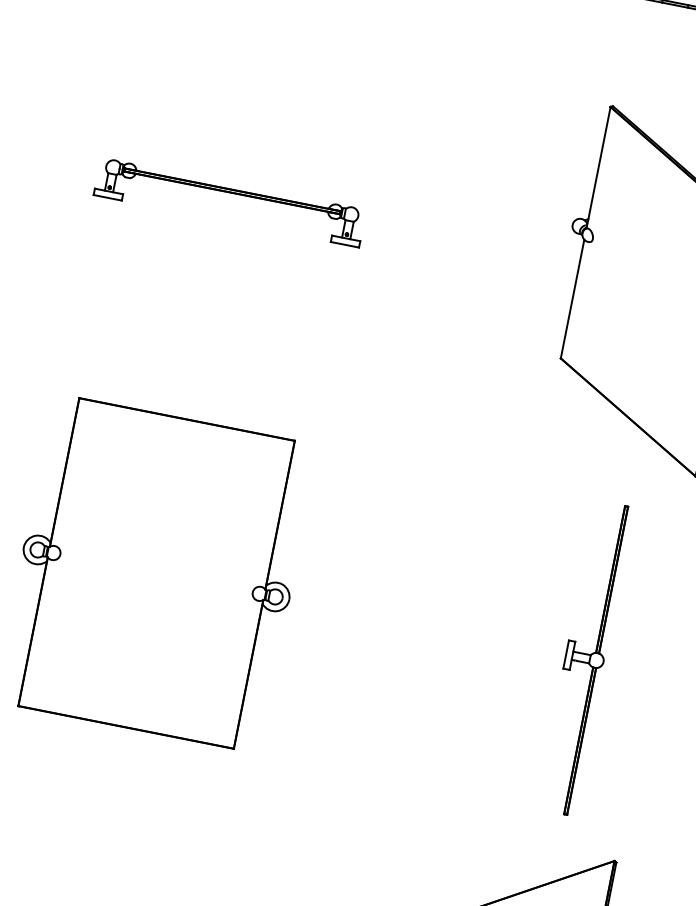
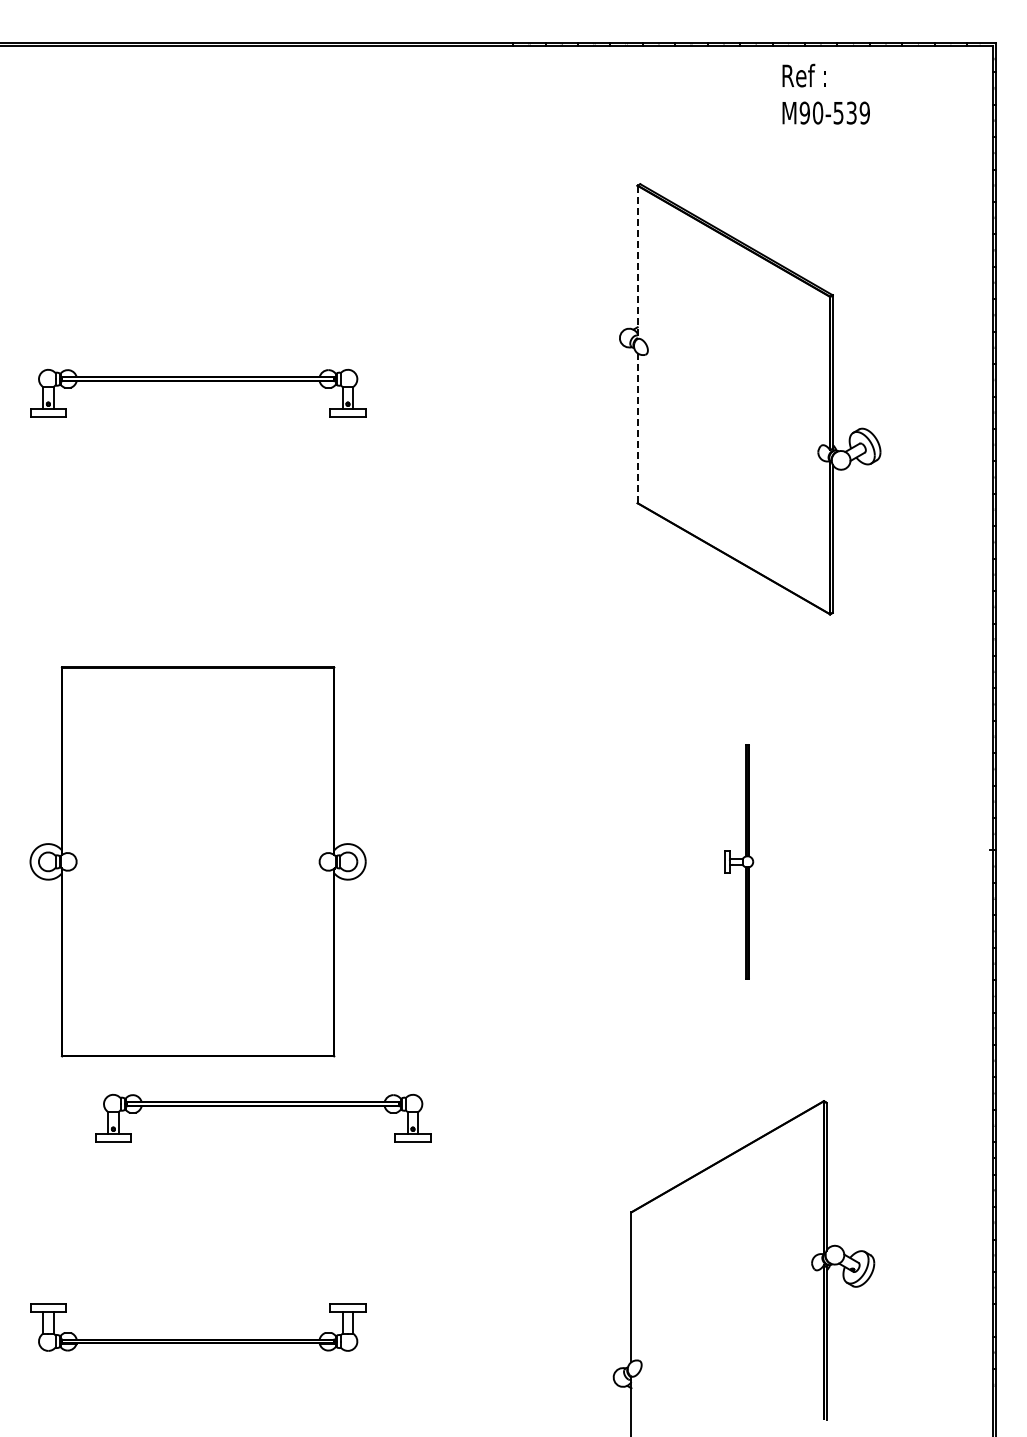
line: (598, 167) -> (637, 262), solid -> dashed
line: (572, 299) -> (637, 428), solid -> dashed
part: (584, 657) -> (738, 861), size x0.6
part: (169, 777) -> (263, 1106), added

